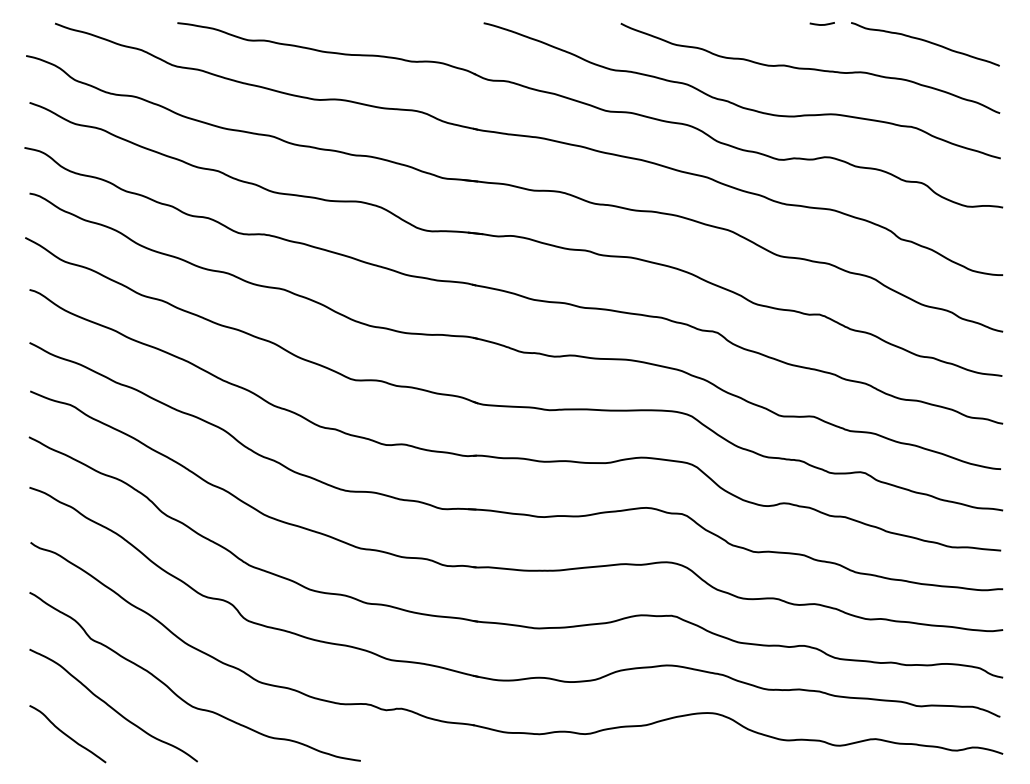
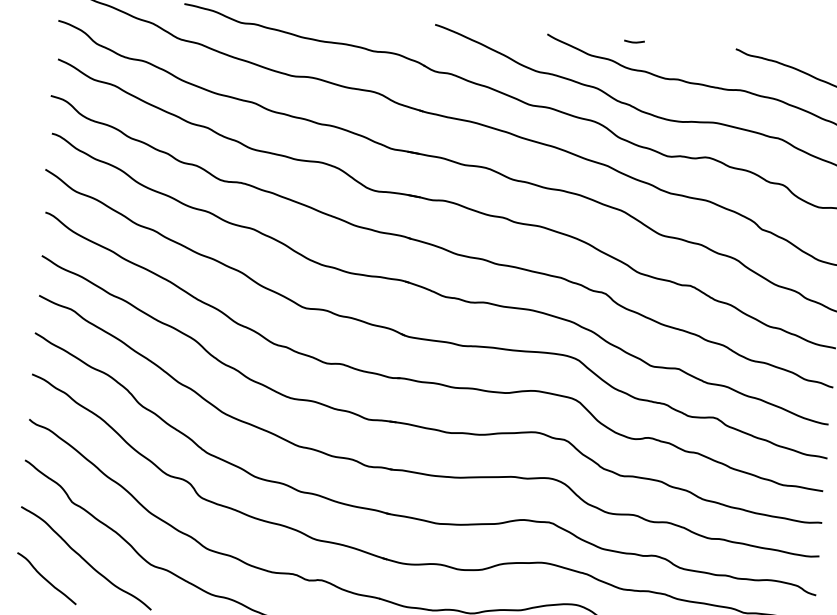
curve: (821, 24) -> (633, 42), moved

